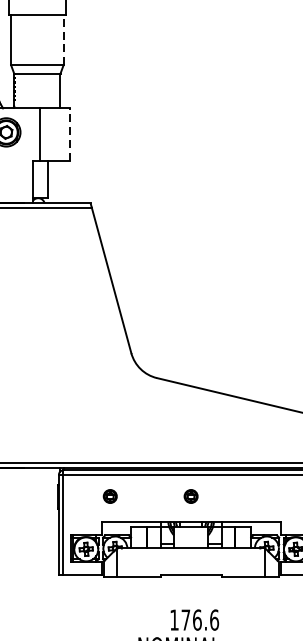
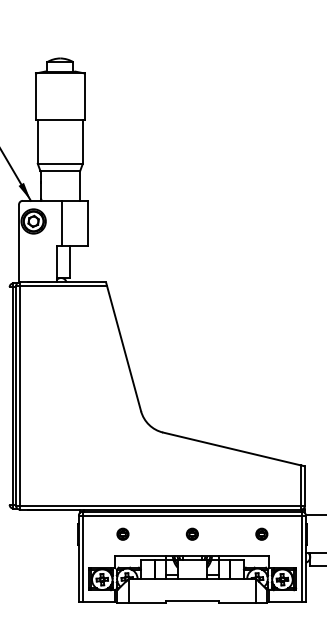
line: (63, 40) -> (82, 142), dashed -> solid
line: (70, 134) -> (88, 223), dashed -> solid
part: (271, 495) -> (261, 533), added

